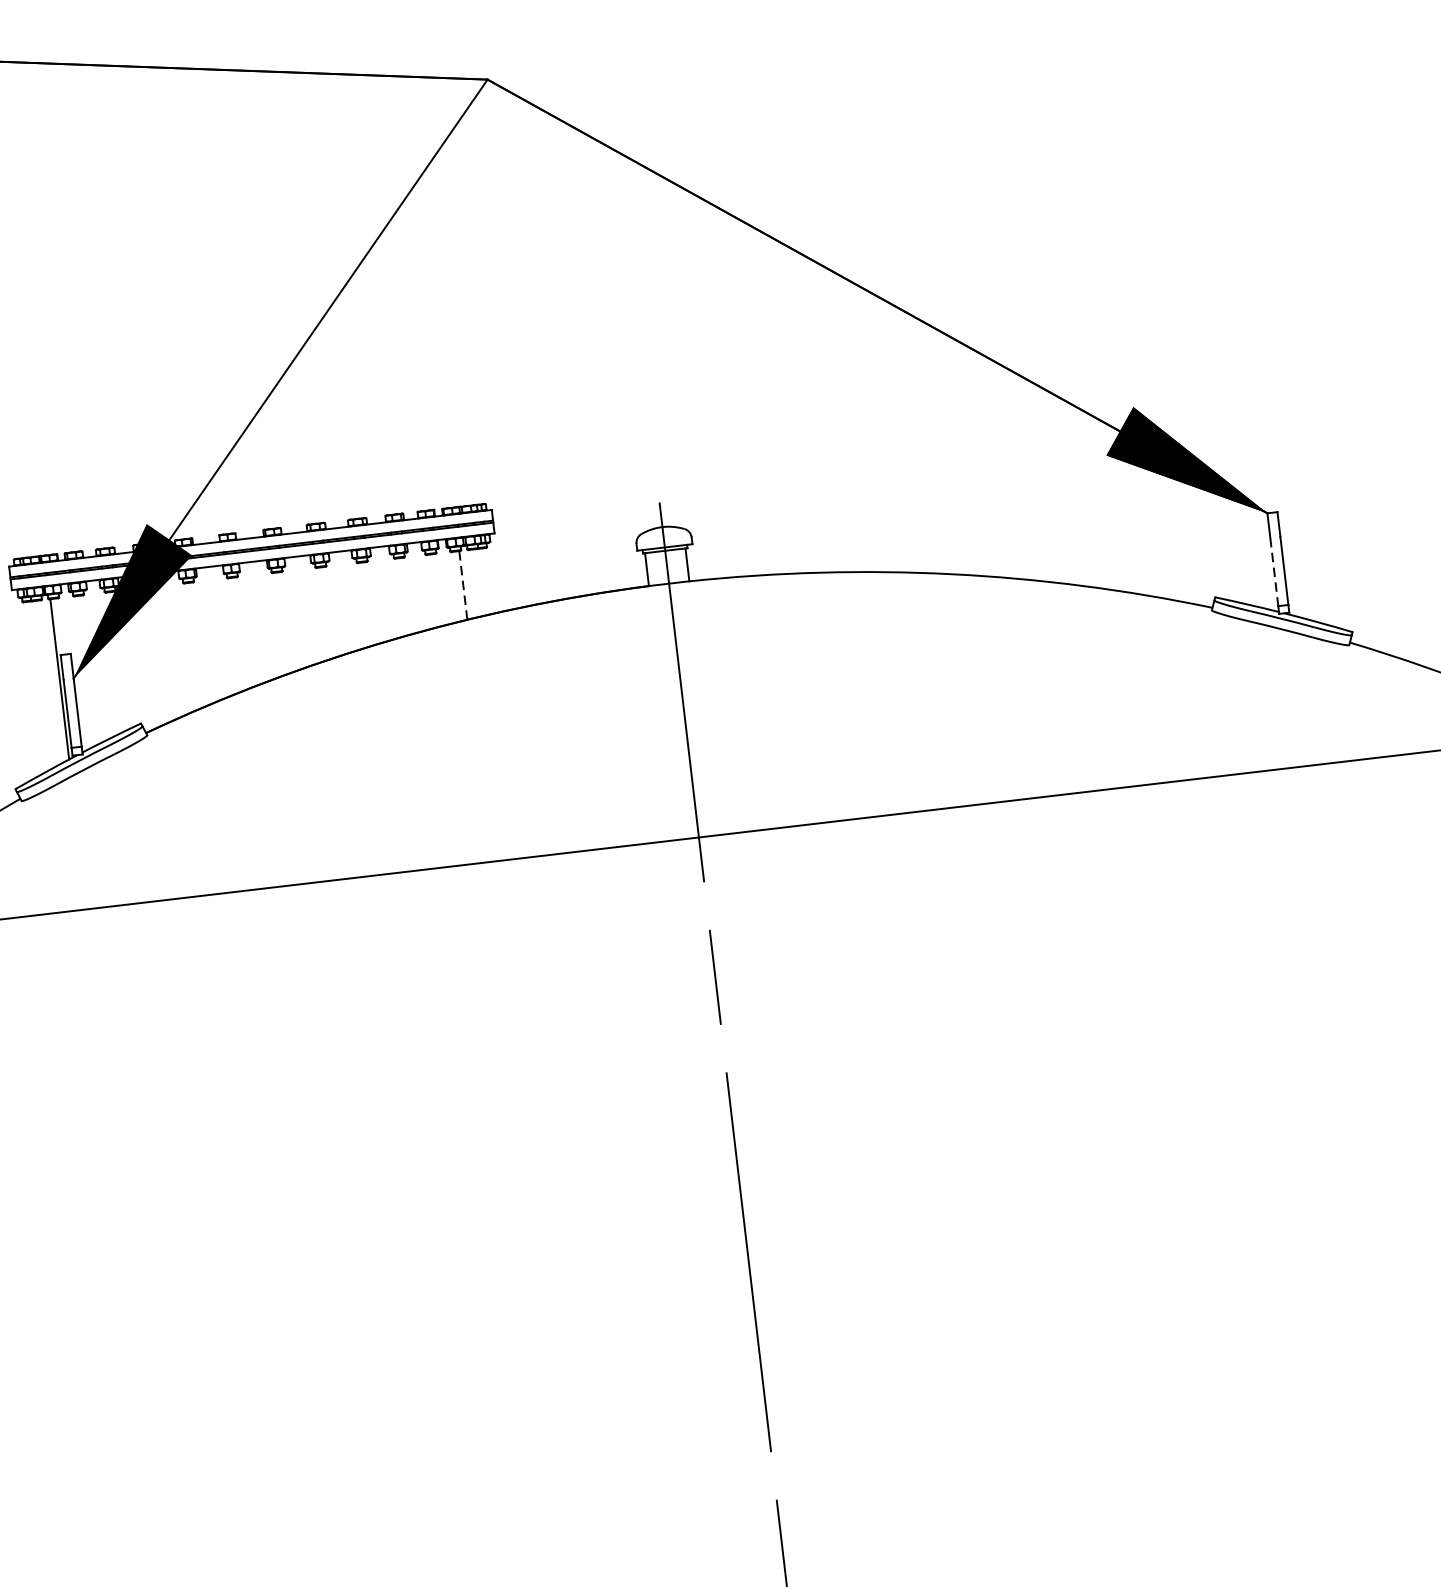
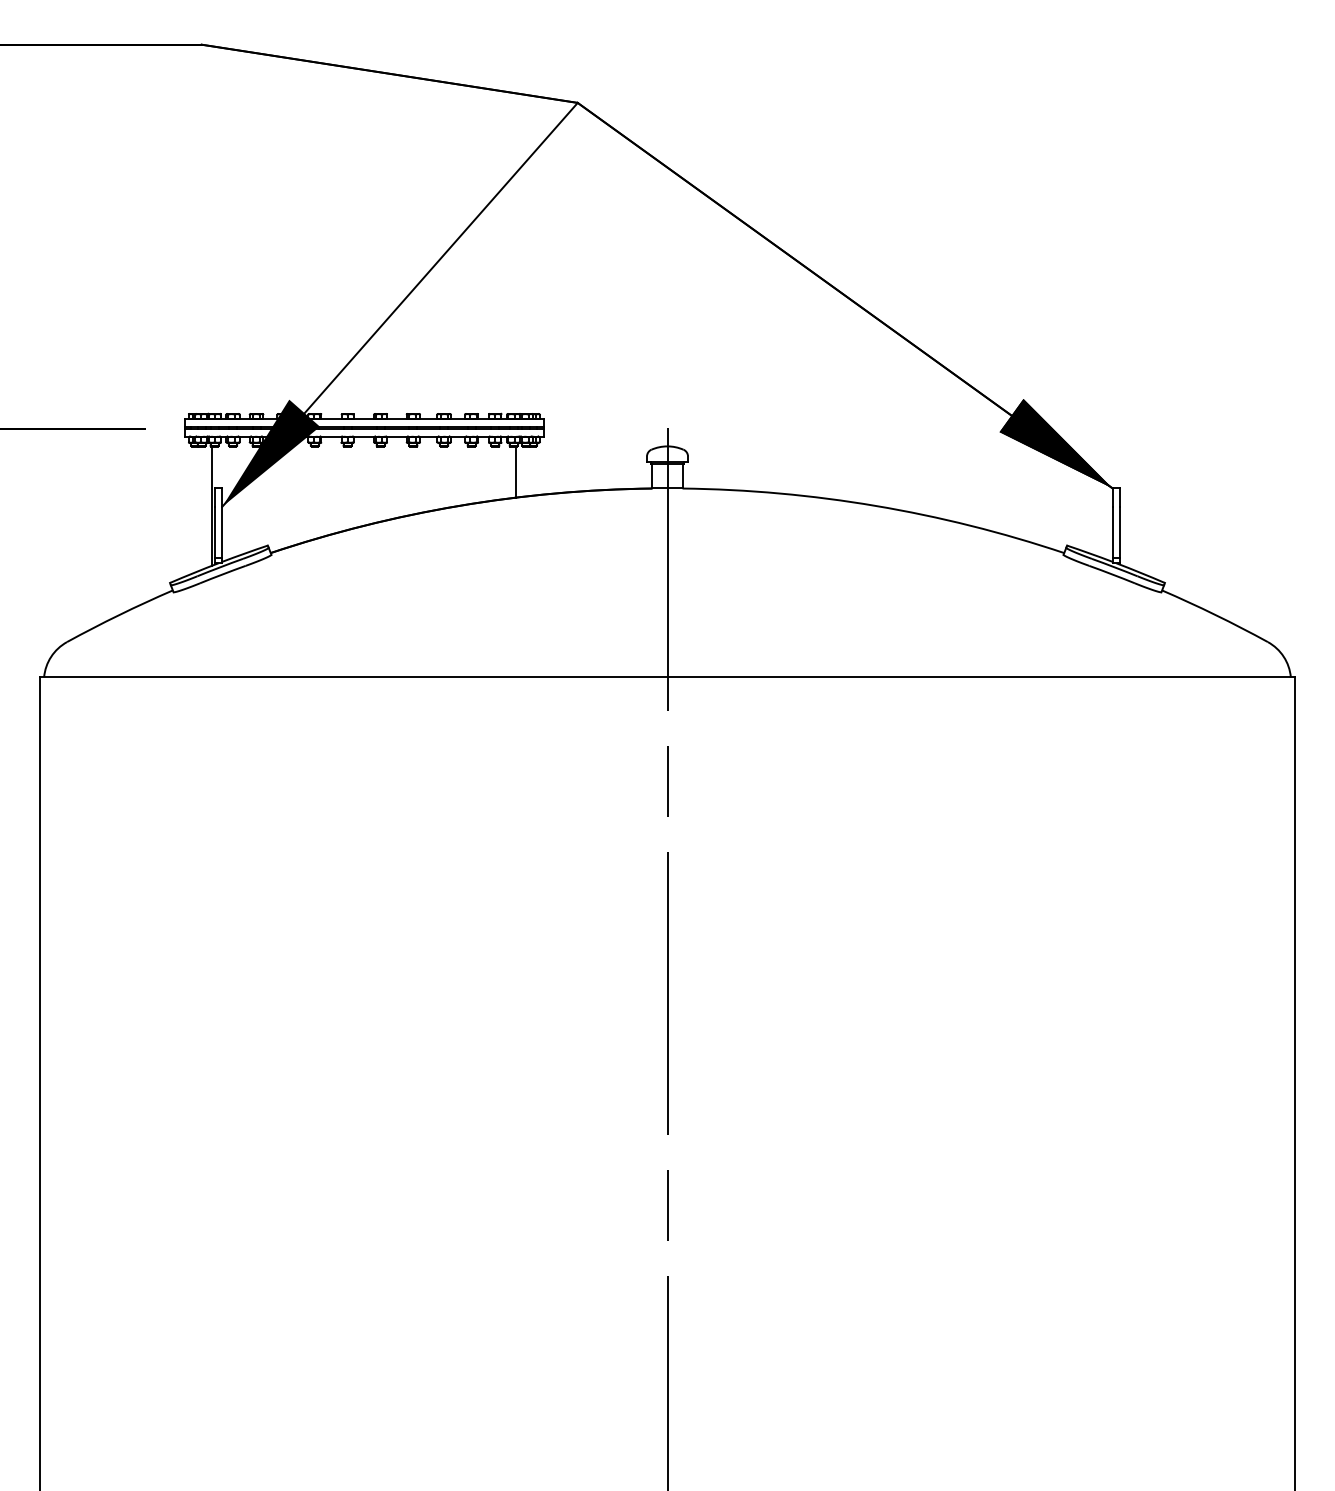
line: (1274, 572) -> (1112, 532), dashed -> solid
line: (463, 586) -> (516, 472), dashed -> solid

